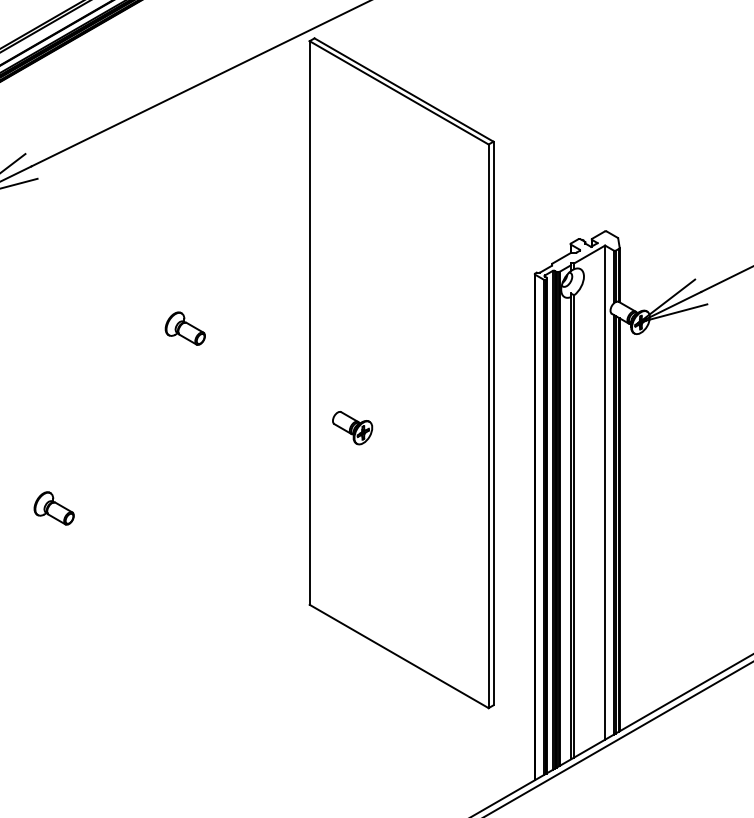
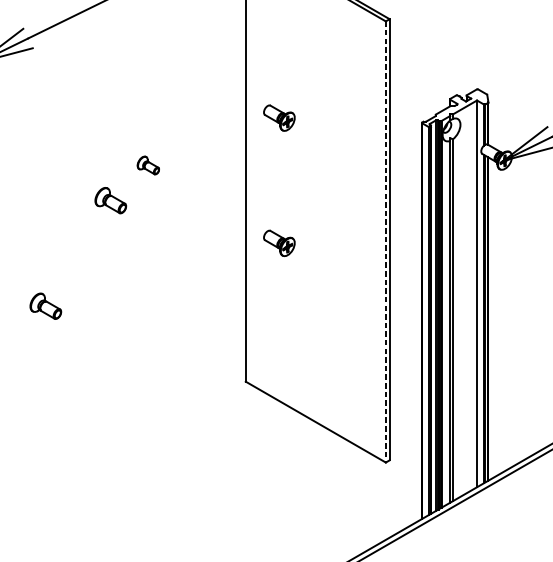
part: (352, 268) -> (279, 118), added
part: (184, 328) -> (147, 165), size x0.7
part: (136, 373) -> (110, 200), added
line: (488, 426) -> (385, 242), solid -> dashed

